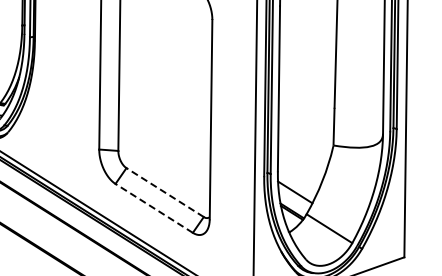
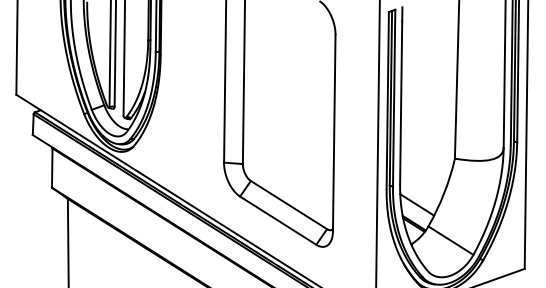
line: (164, 191) -> (288, 204), dashed -> solid
line: (153, 208) -> (277, 220), dashed -> solid

